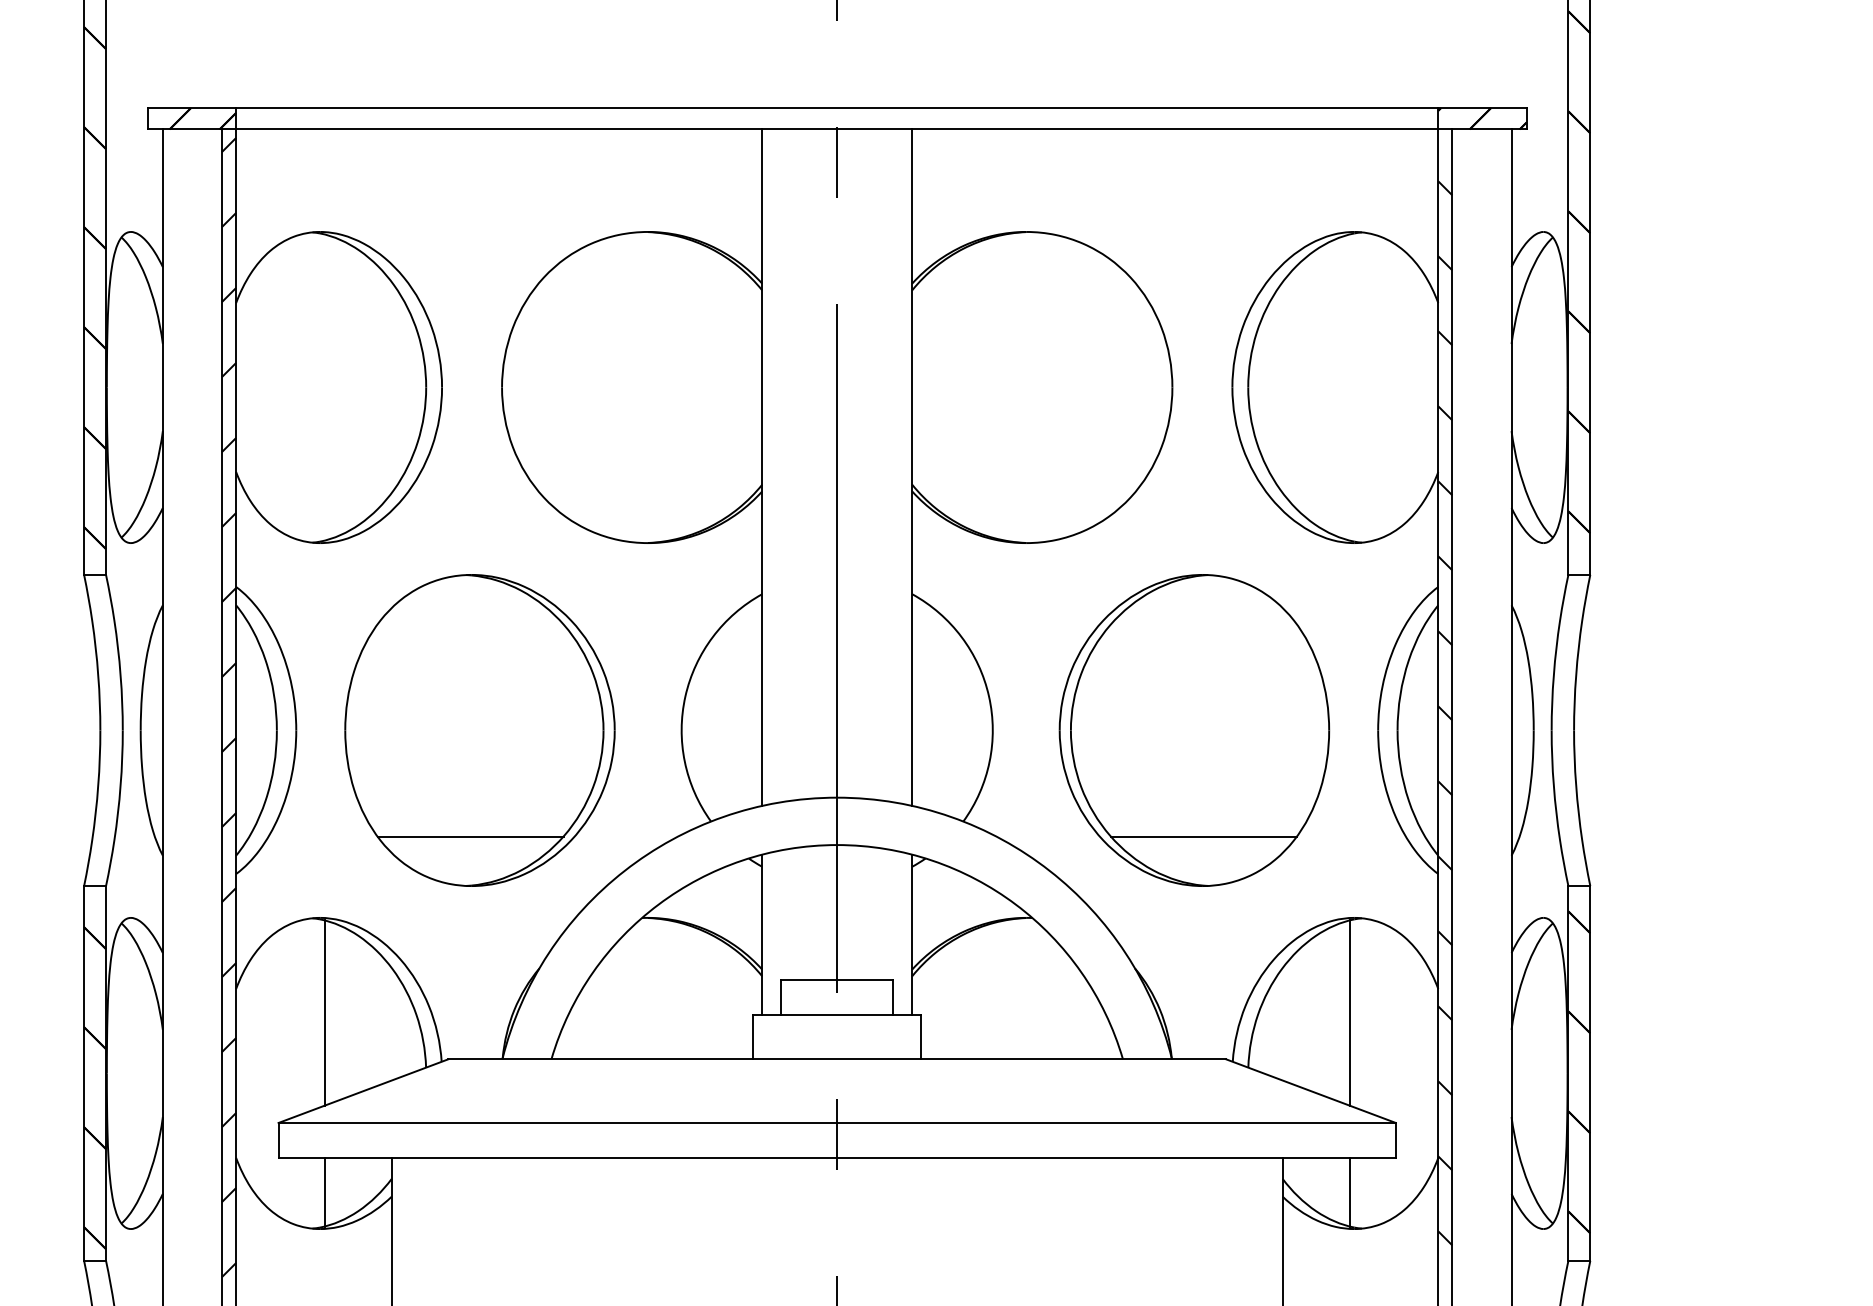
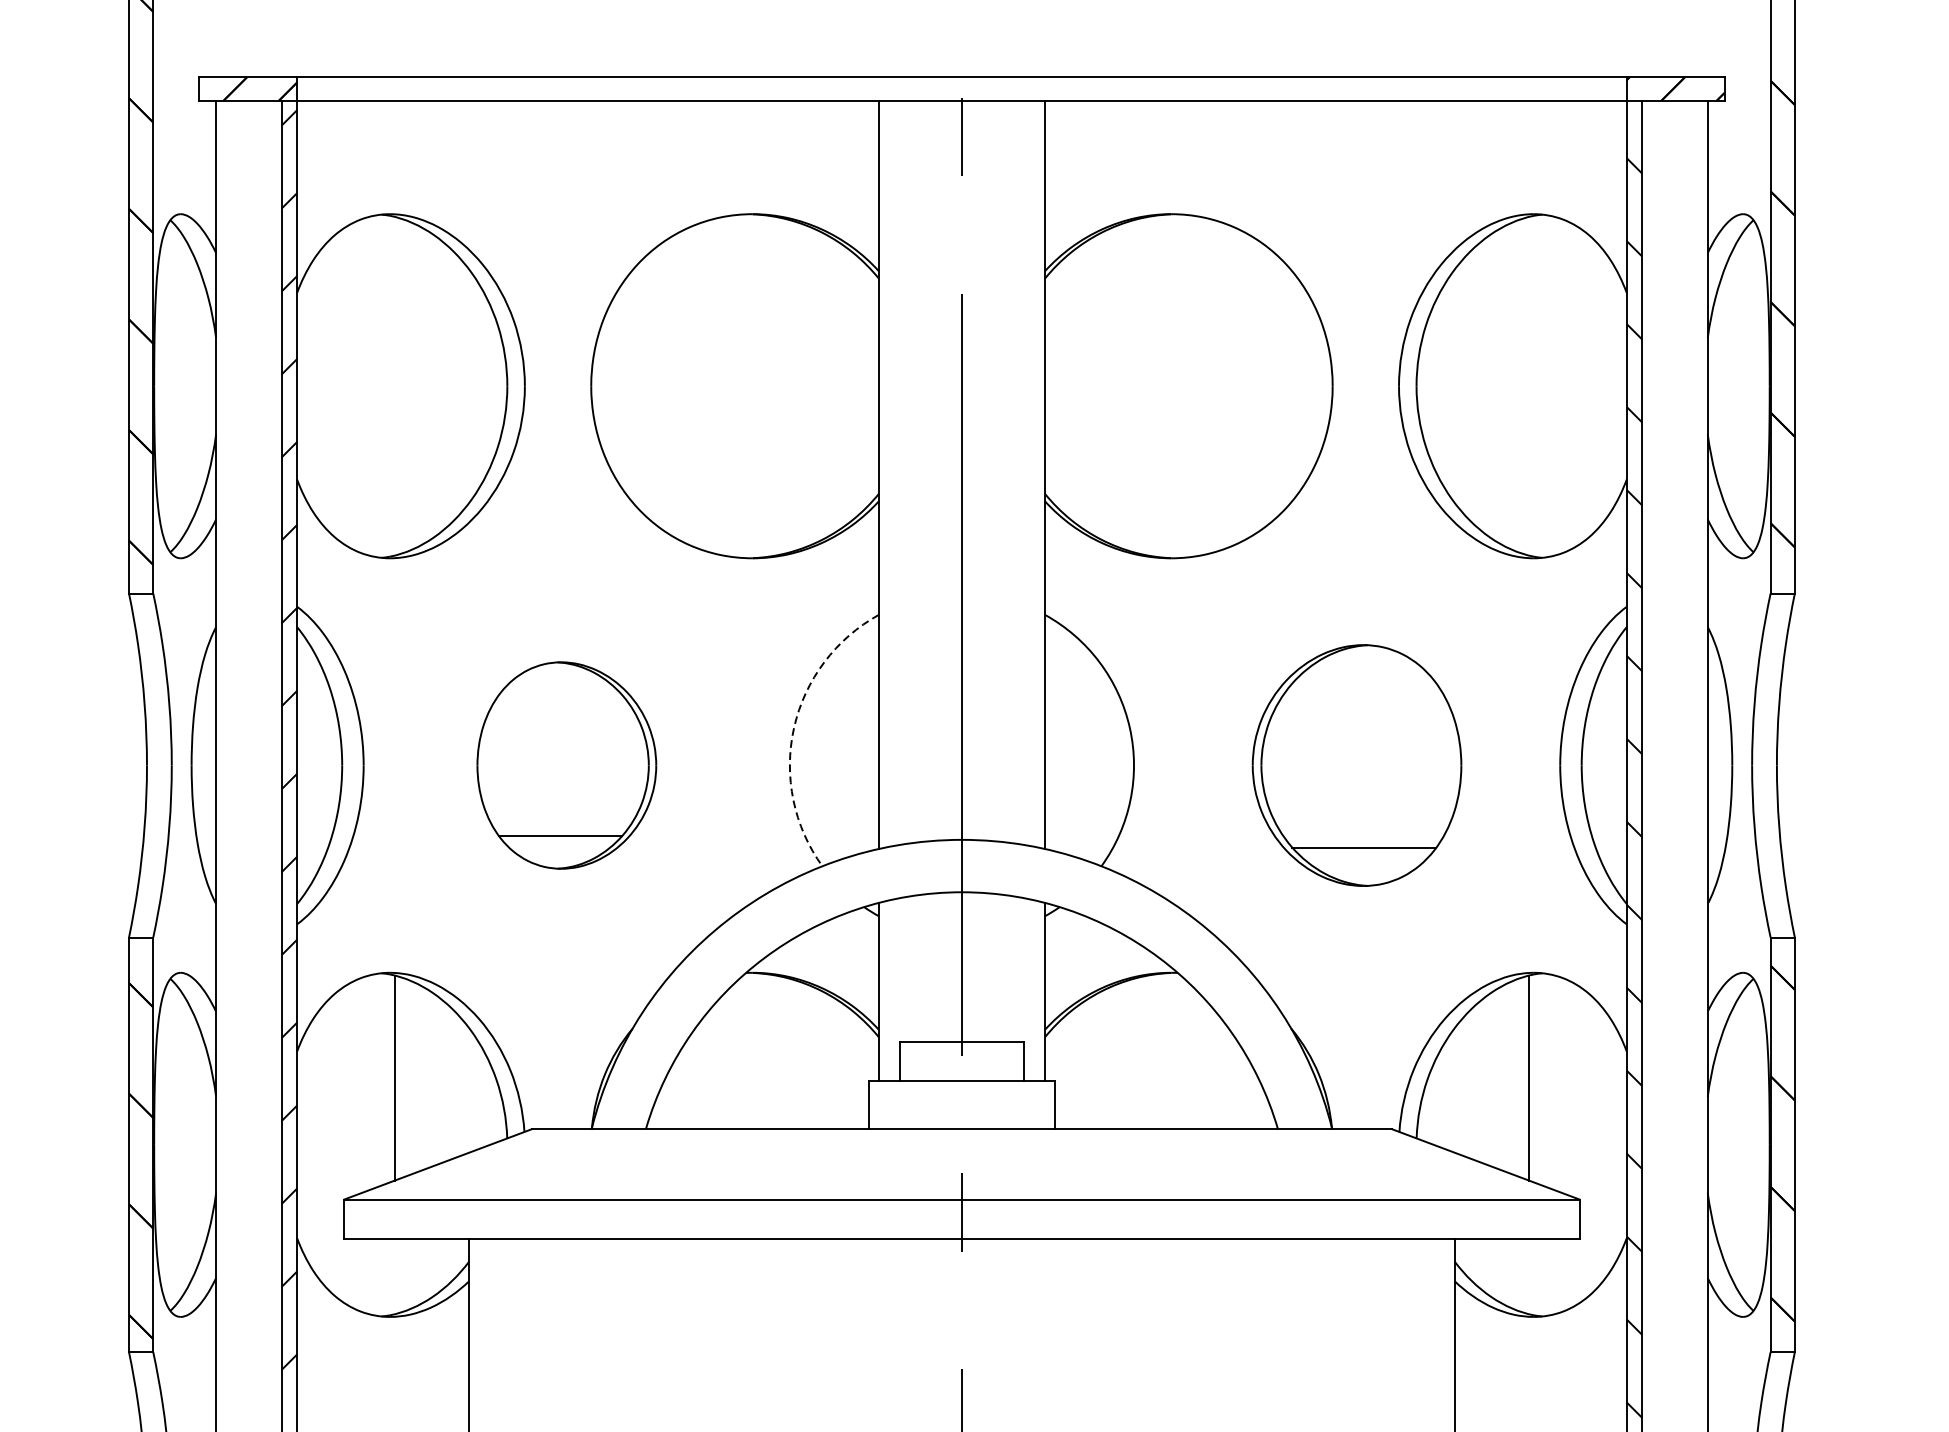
arc: (685, 696) -> (794, 727), solid -> dashed
part: (479, 730) -> (566, 765), size x0.6
part: (1194, 730) -> (1357, 765), size x0.7
line: (324, 1192) -> (394, 1276), removed
line: (1349, 1192) -> (1528, 1276), removed

